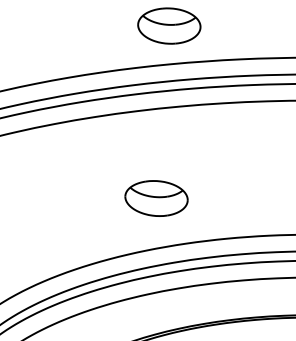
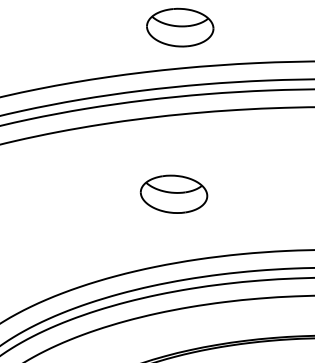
part: (156, 198) -> (174, 194), moved

